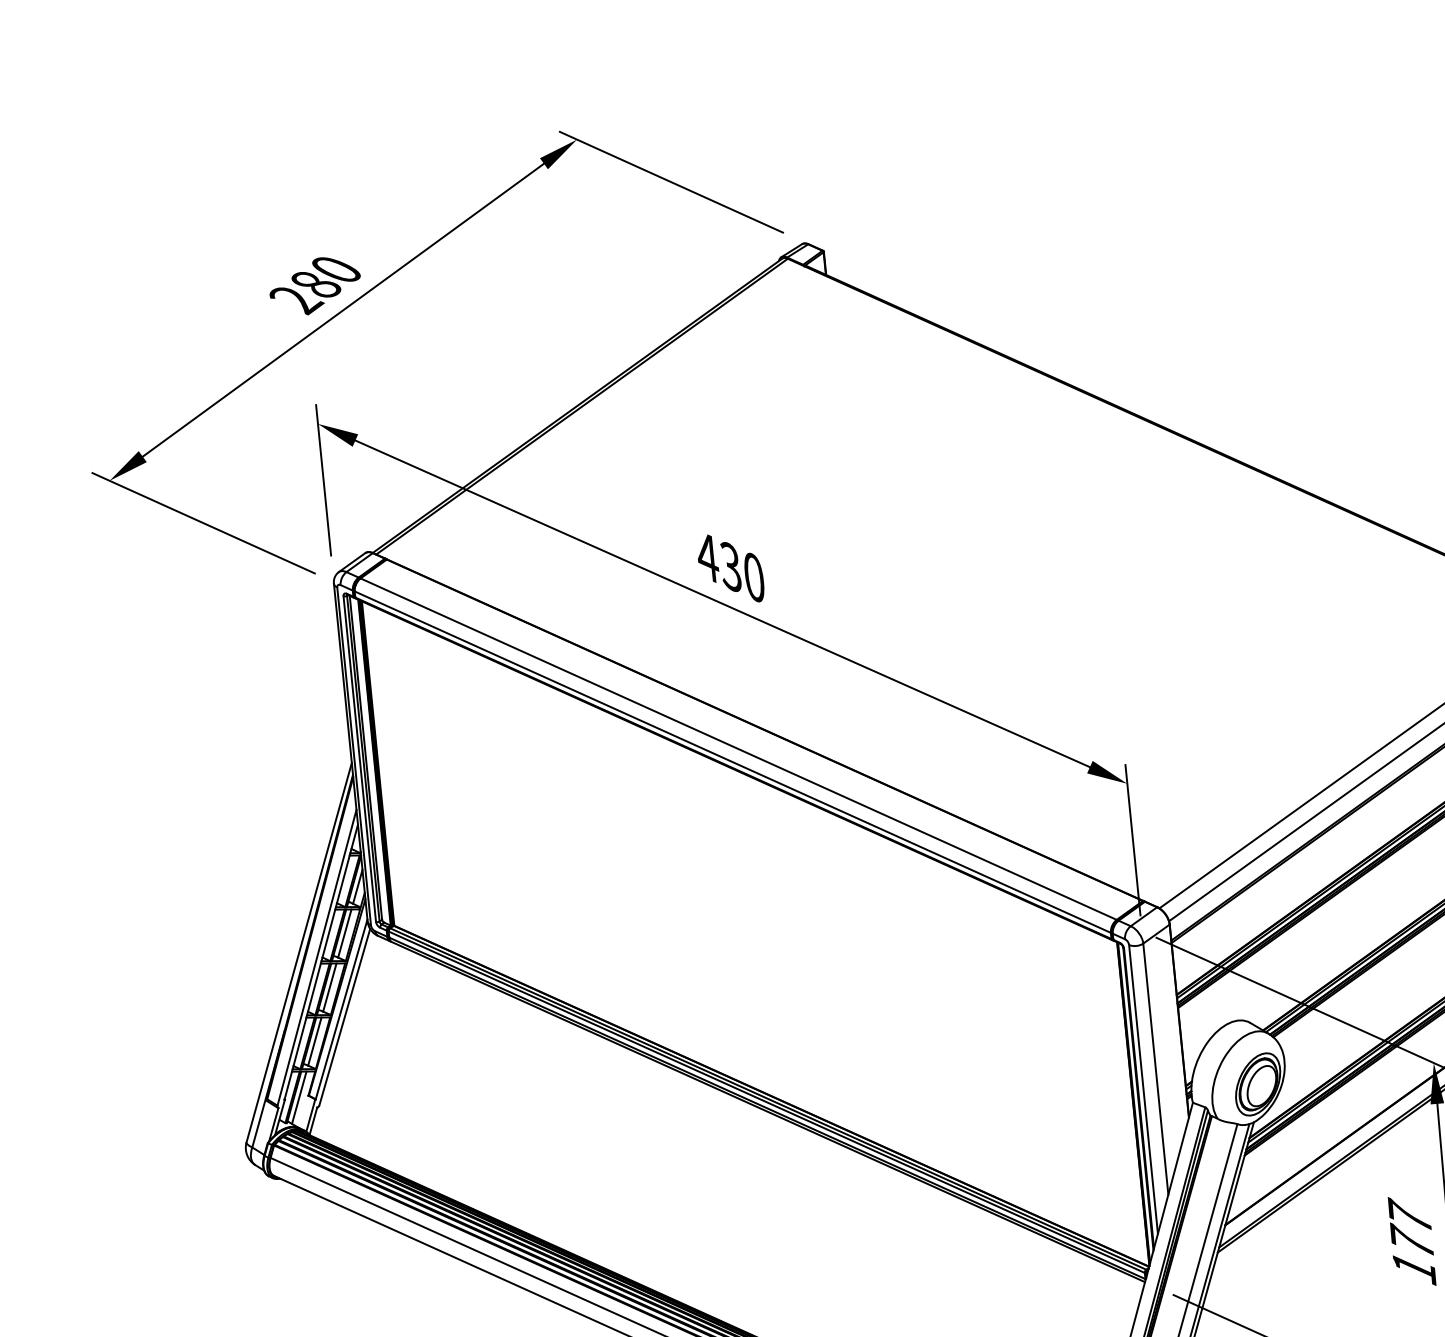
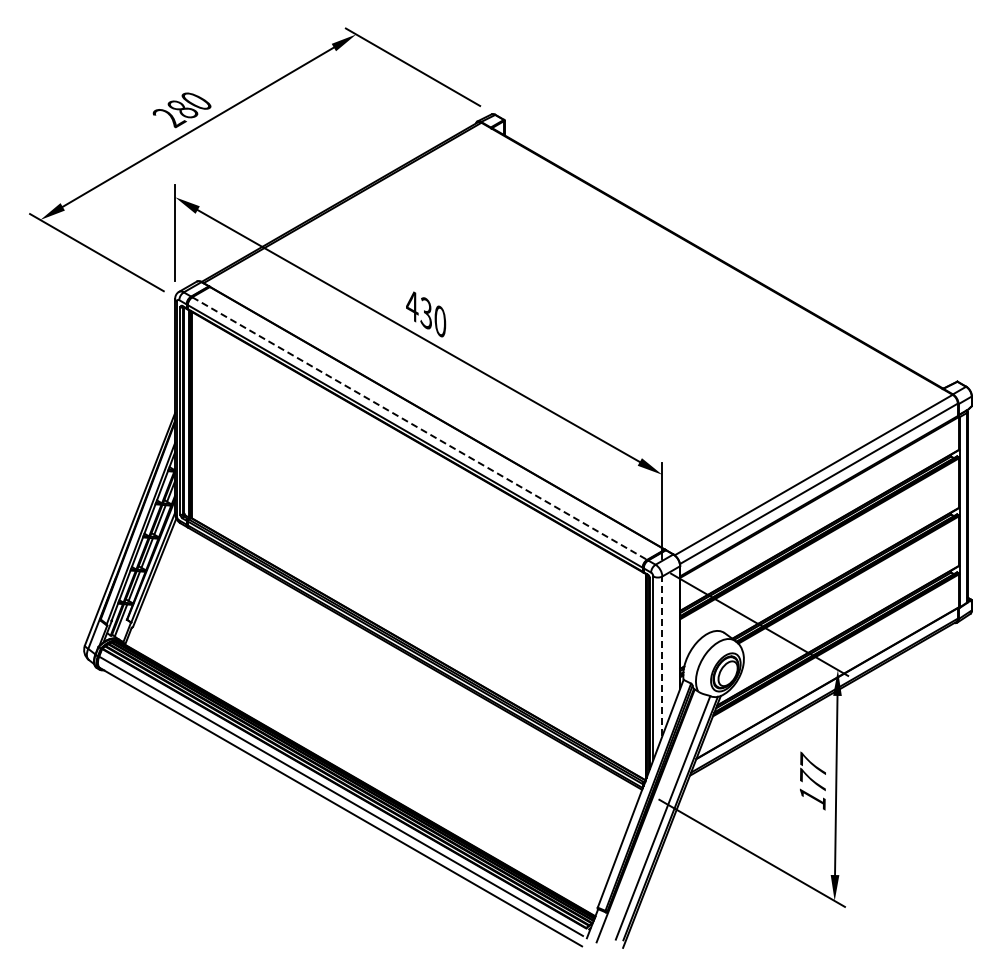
line: (738, 749) -> (419, 428), solid -> dashed
line: (1156, 1069) -> (662, 656), solid -> dashed

